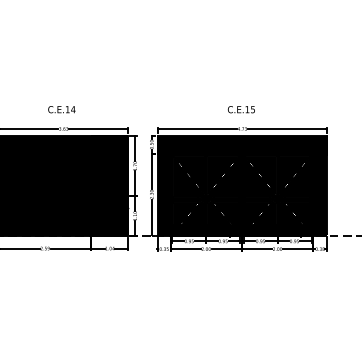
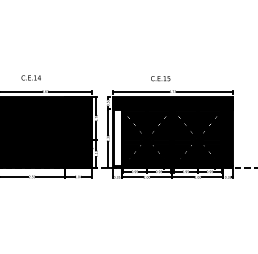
text: (61, 109) -> (30, 77), moved
text: (240, 109) -> (160, 78), moved
fill: (164, 194) -> (117, 138), removed

